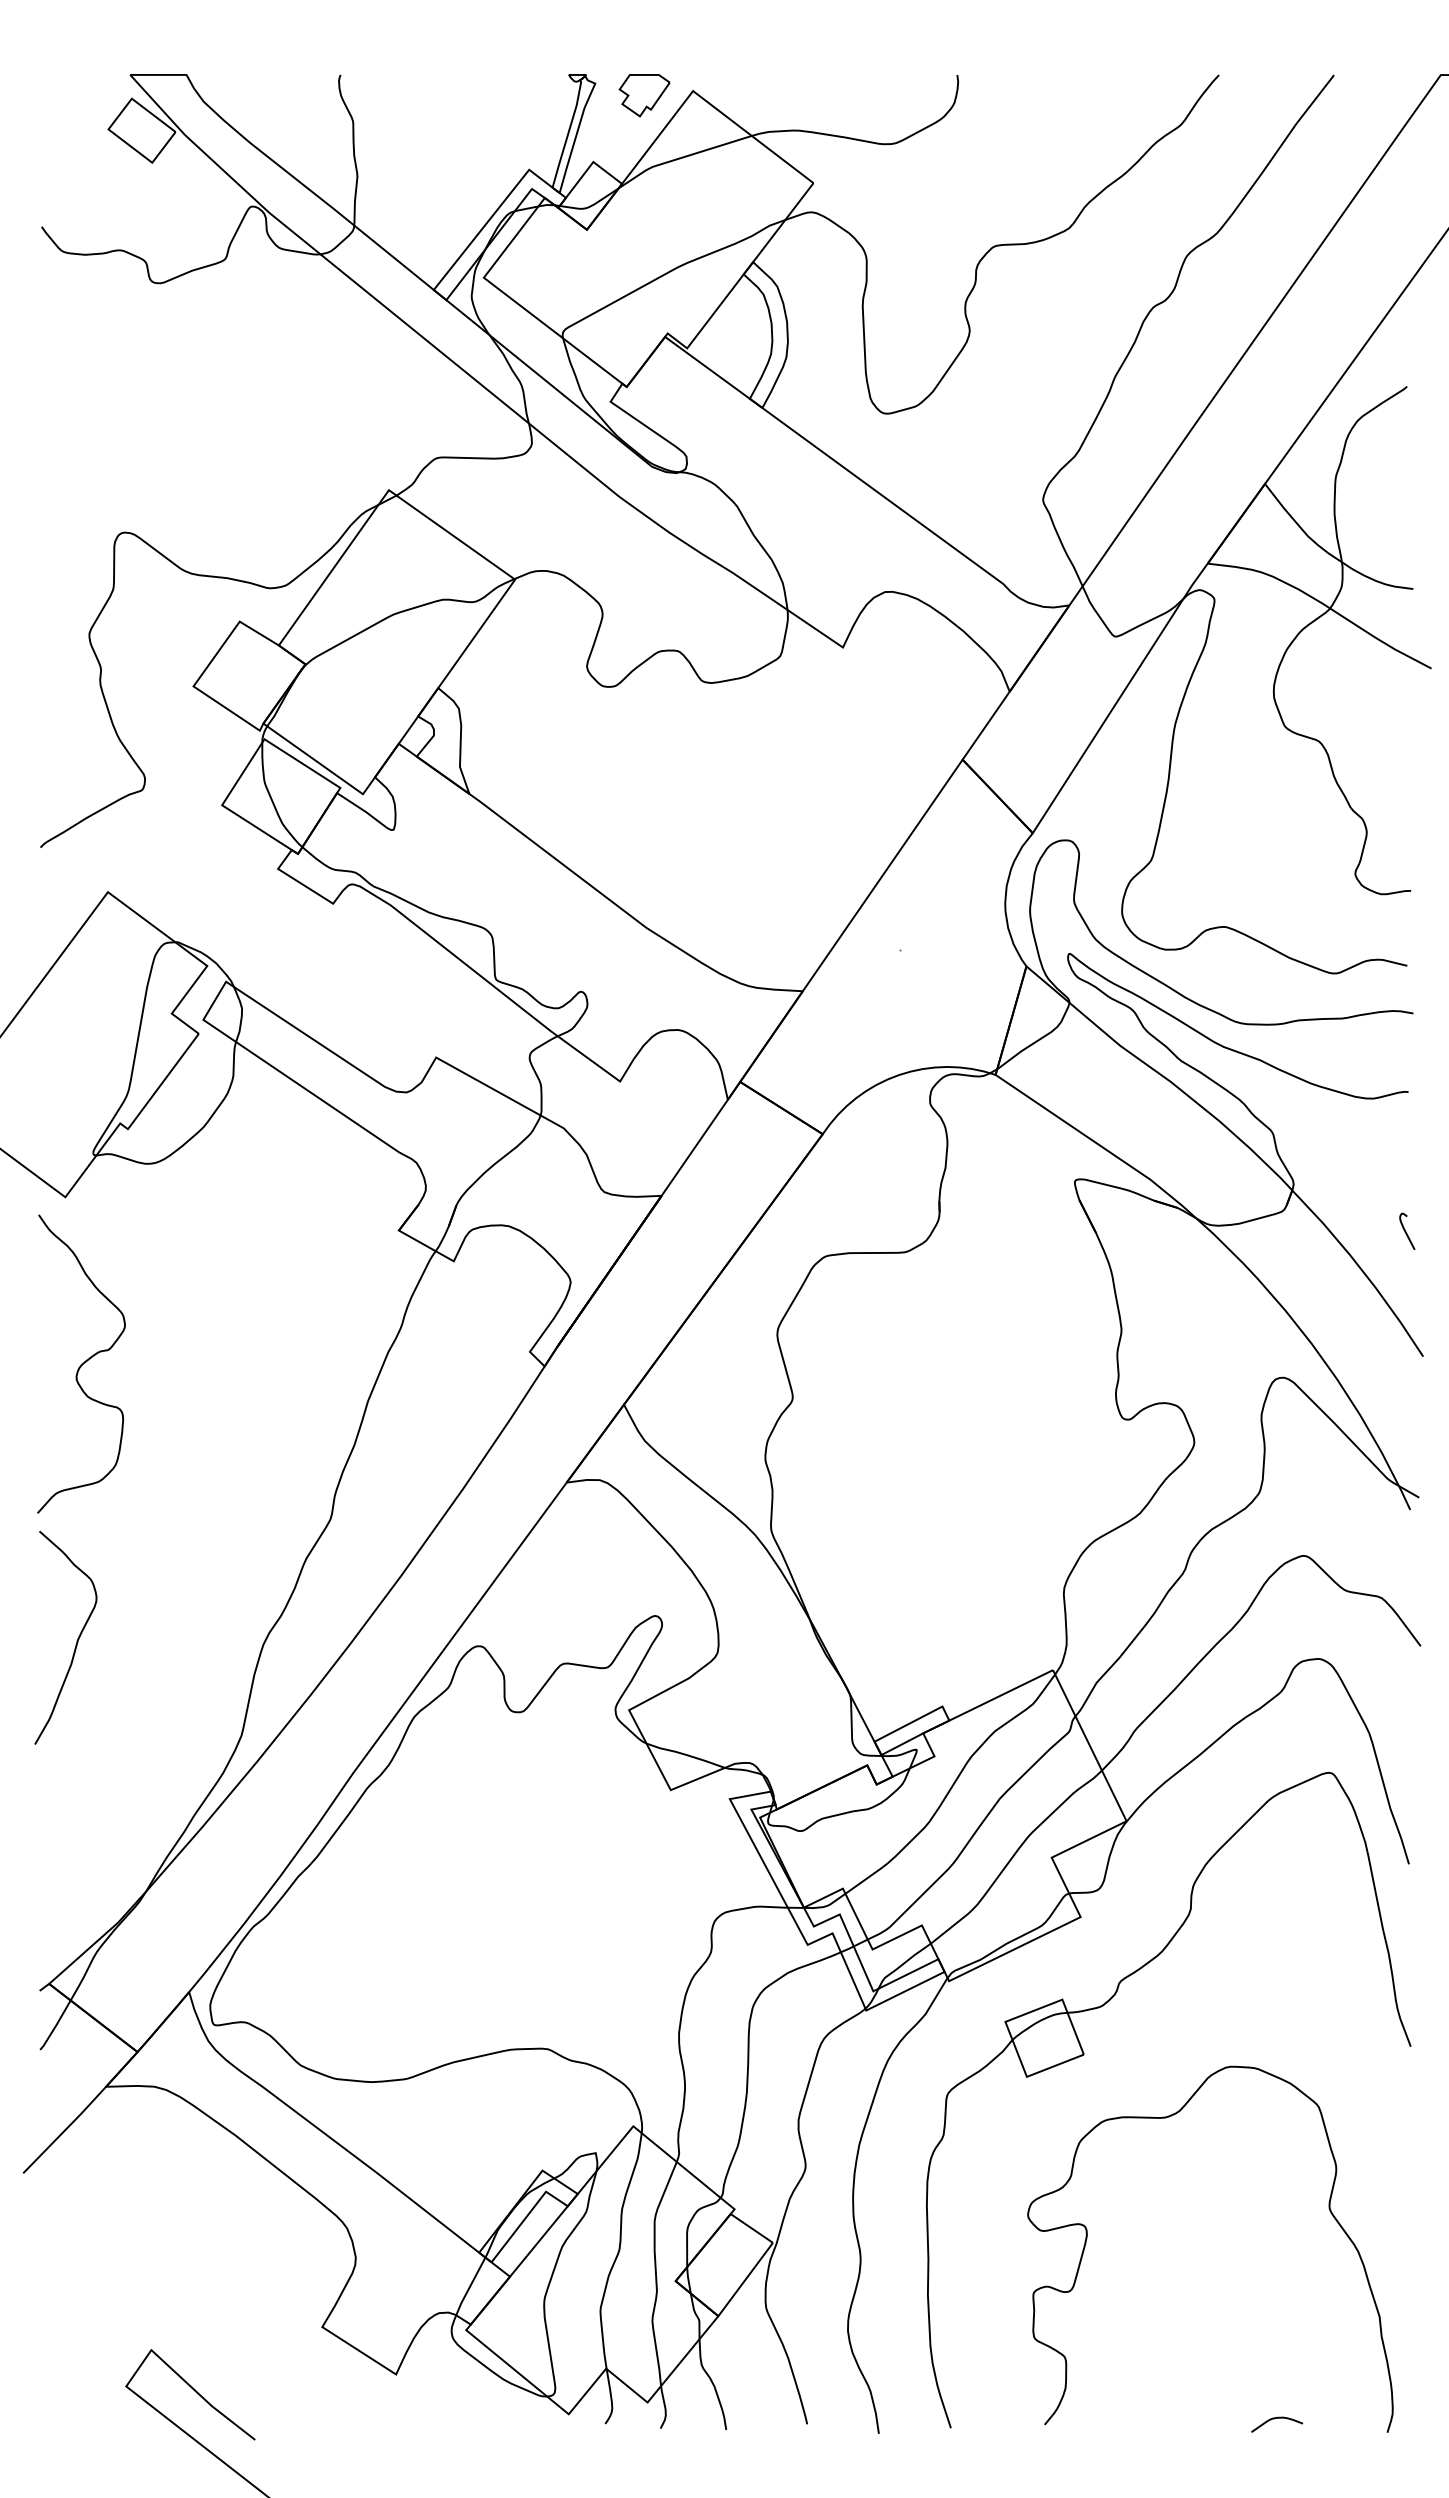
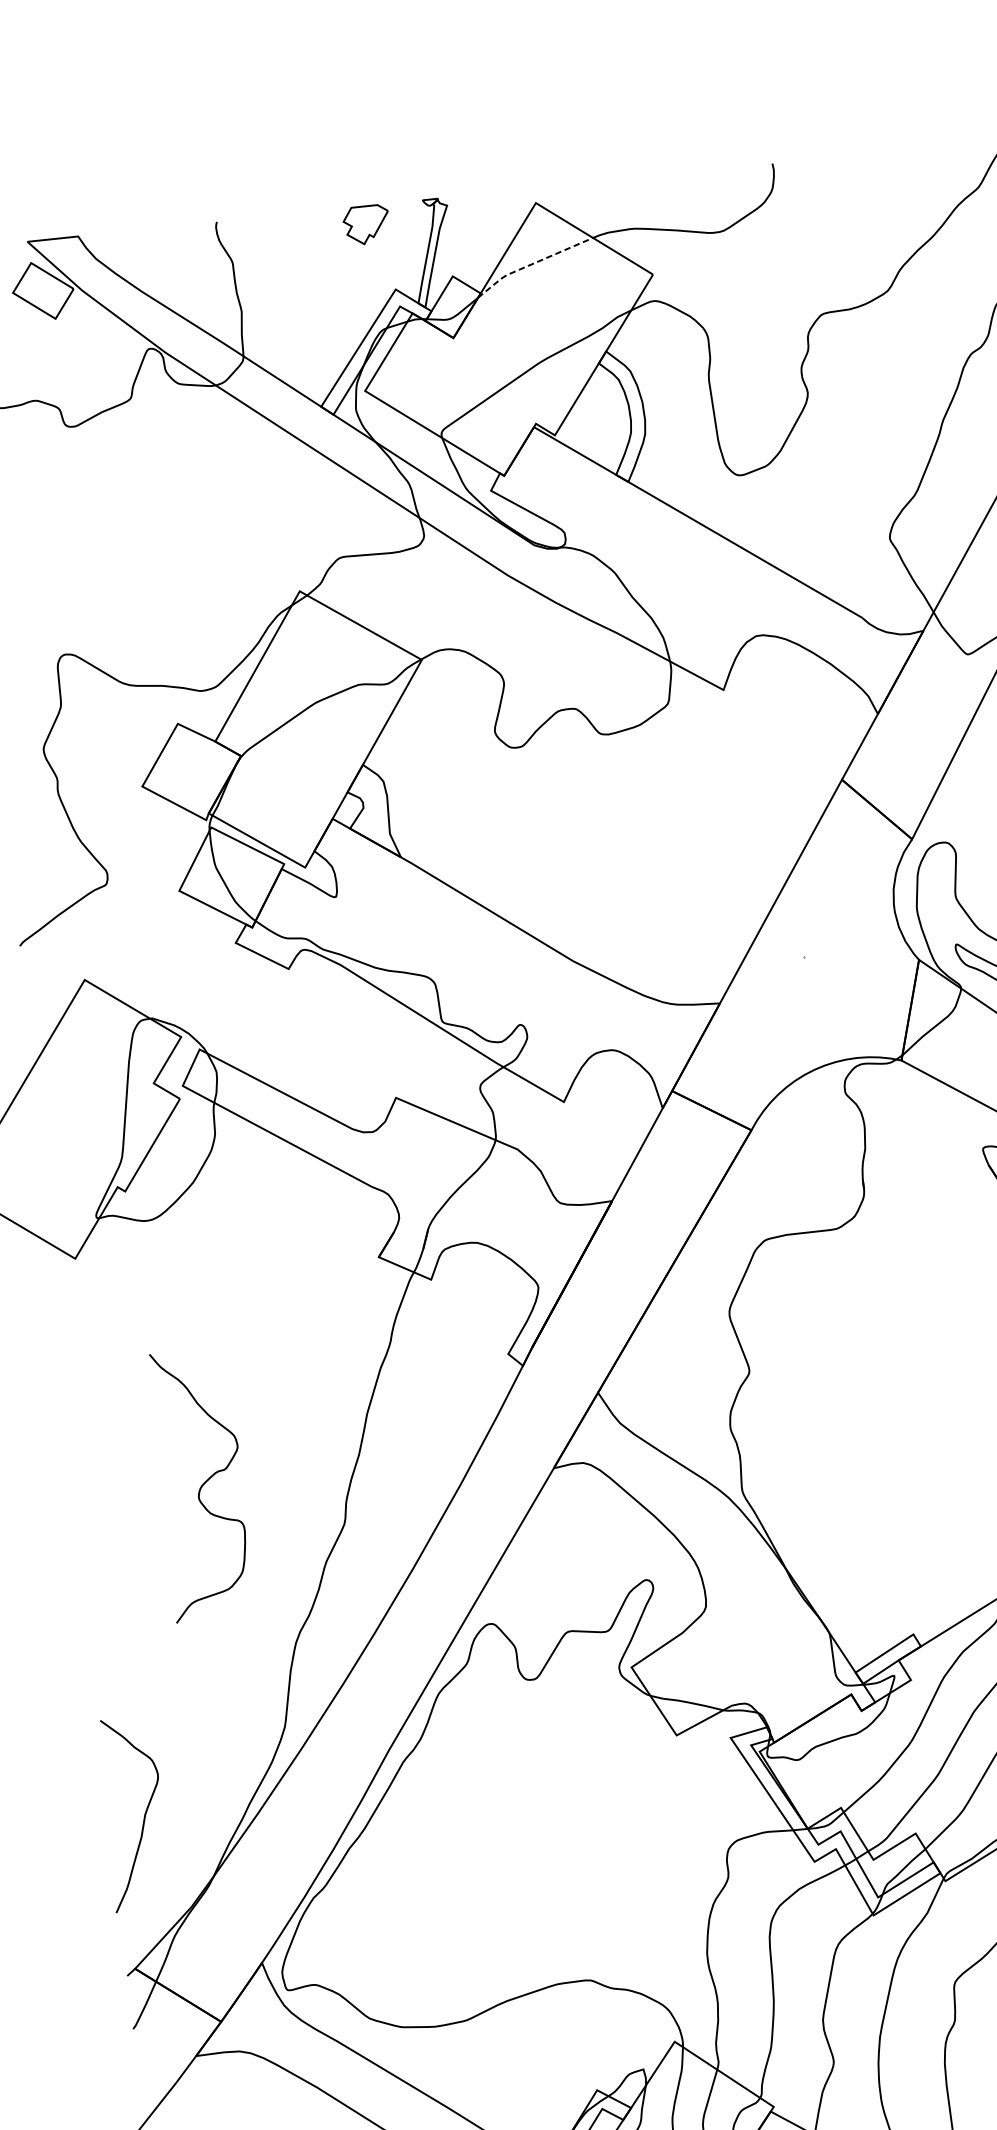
part: (644, 95) -> (366, 224), moved
line: (682, 157) -> (532, 263), solid -> dashed
curve: (82, 1363) -> (202, 1484), moved
curve: (76, 1640) -> (143, 1815), moved

